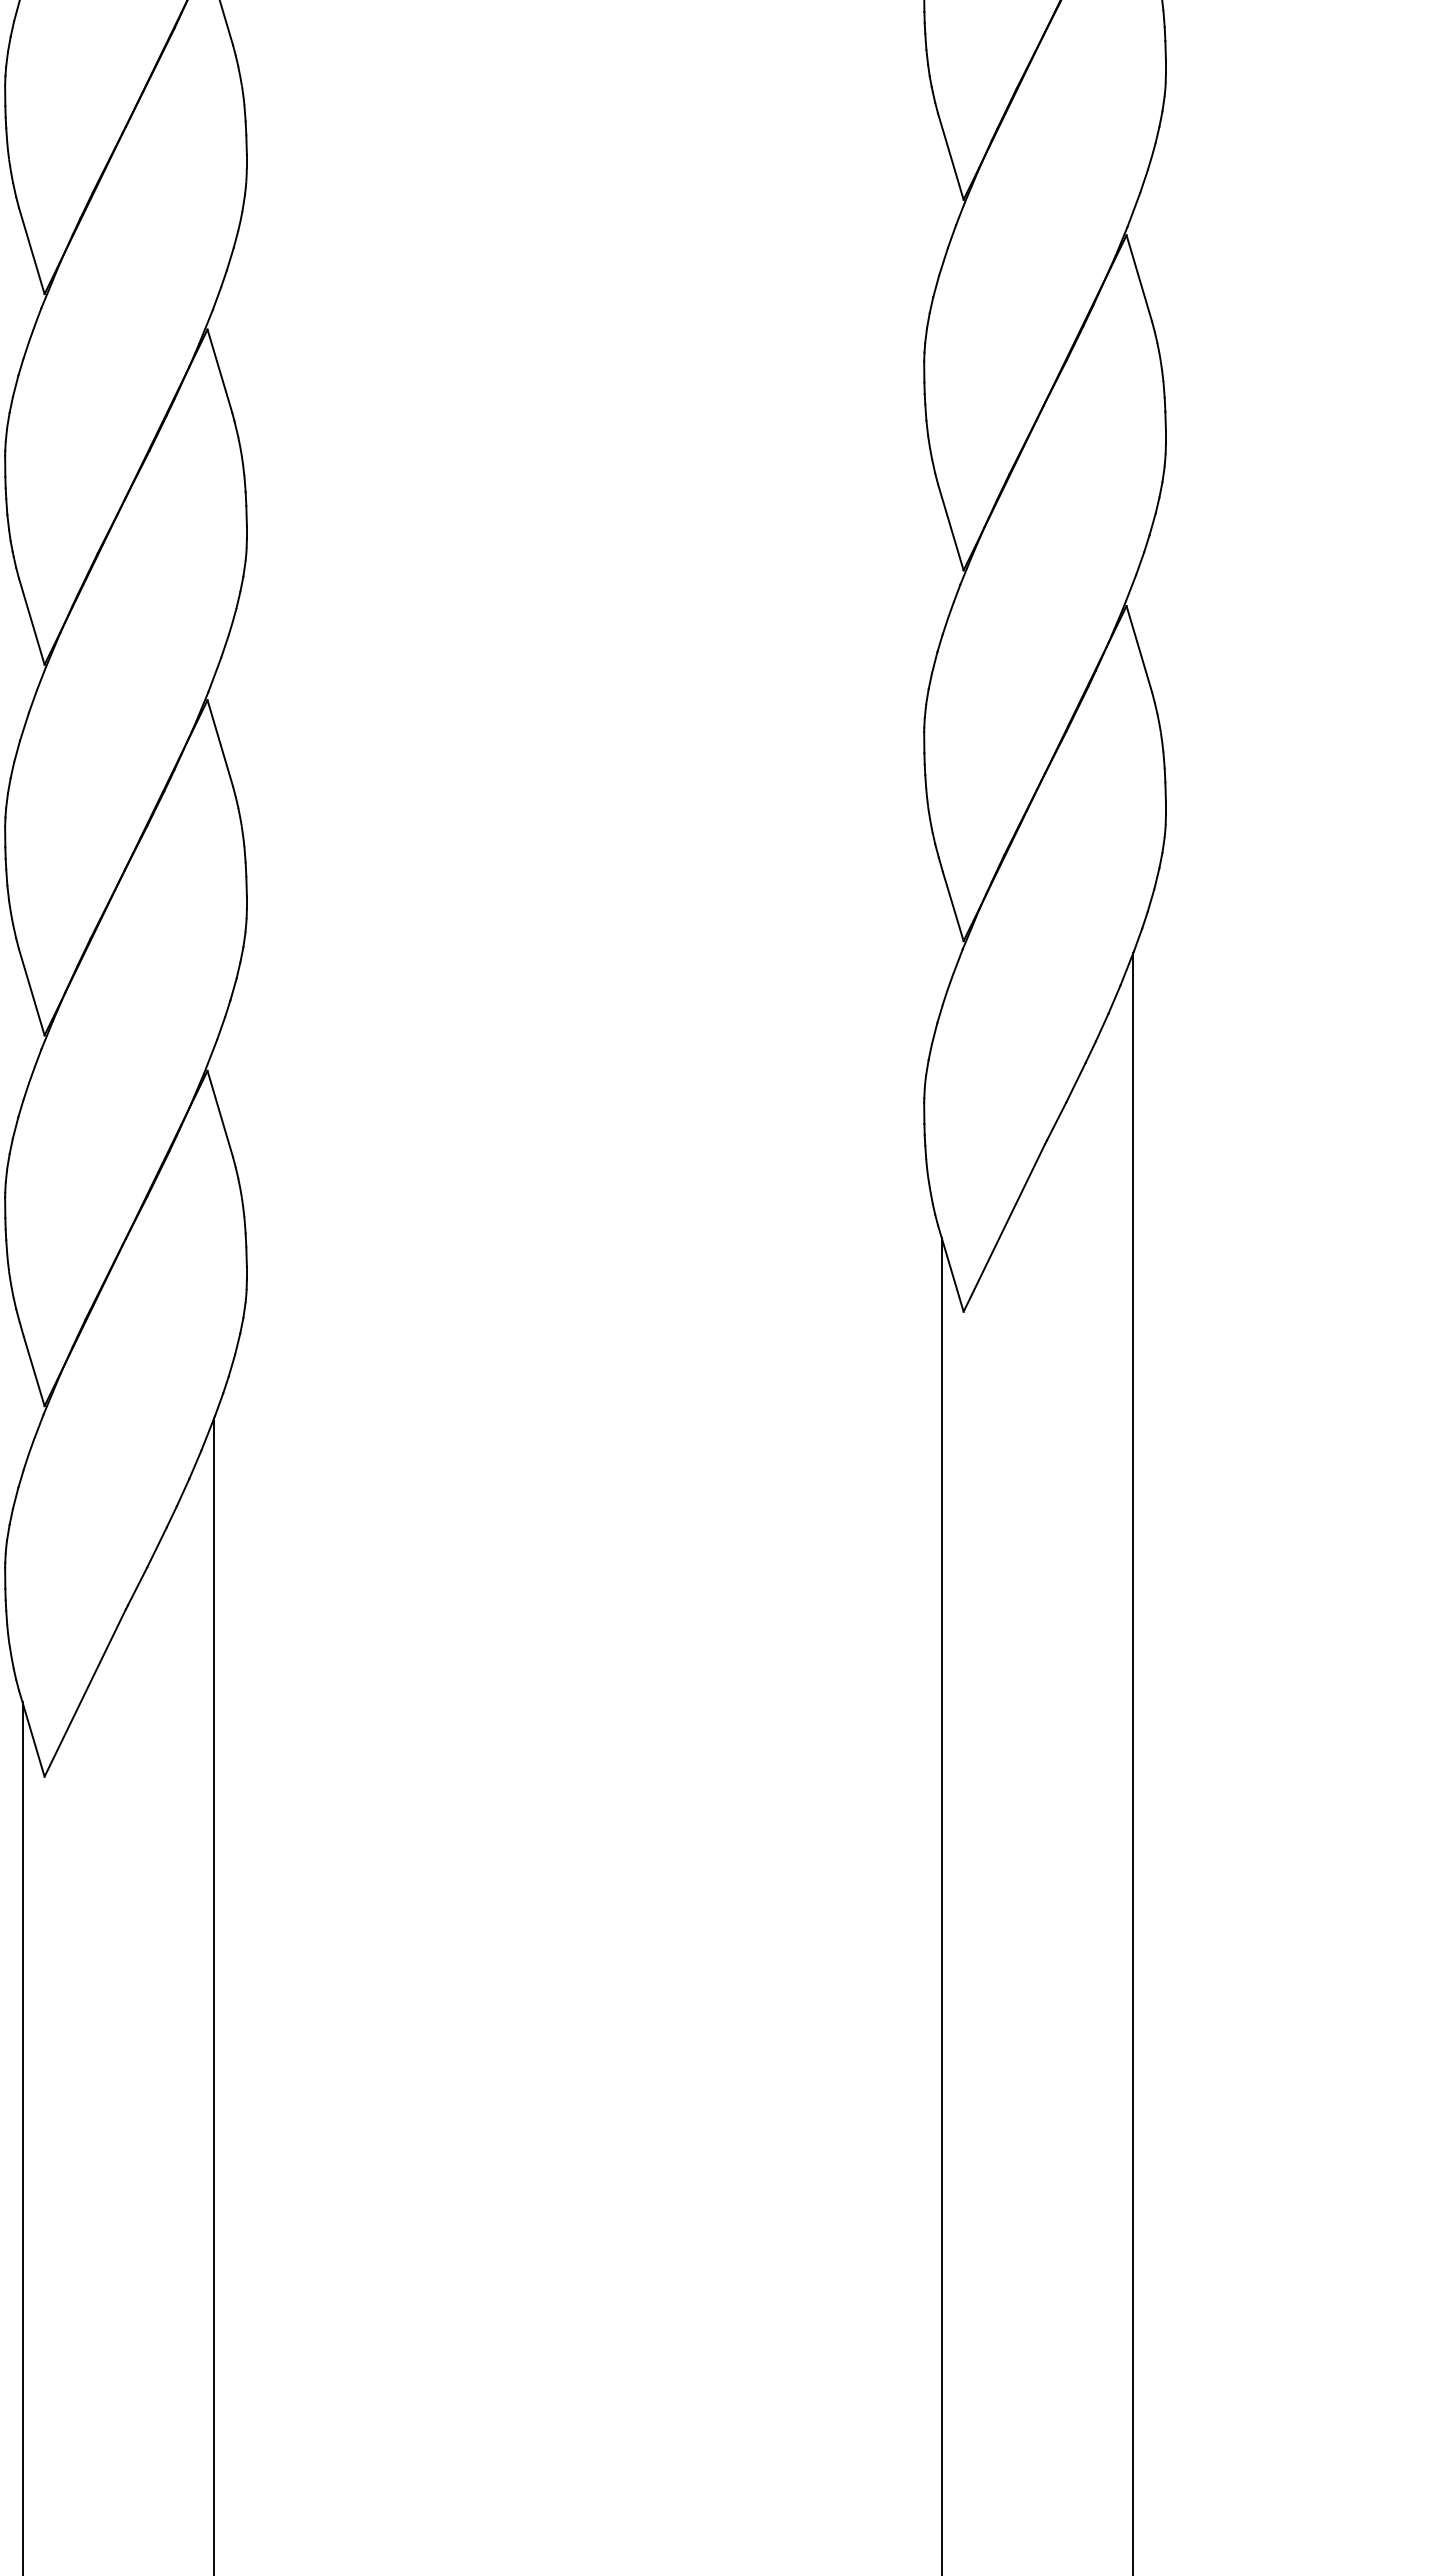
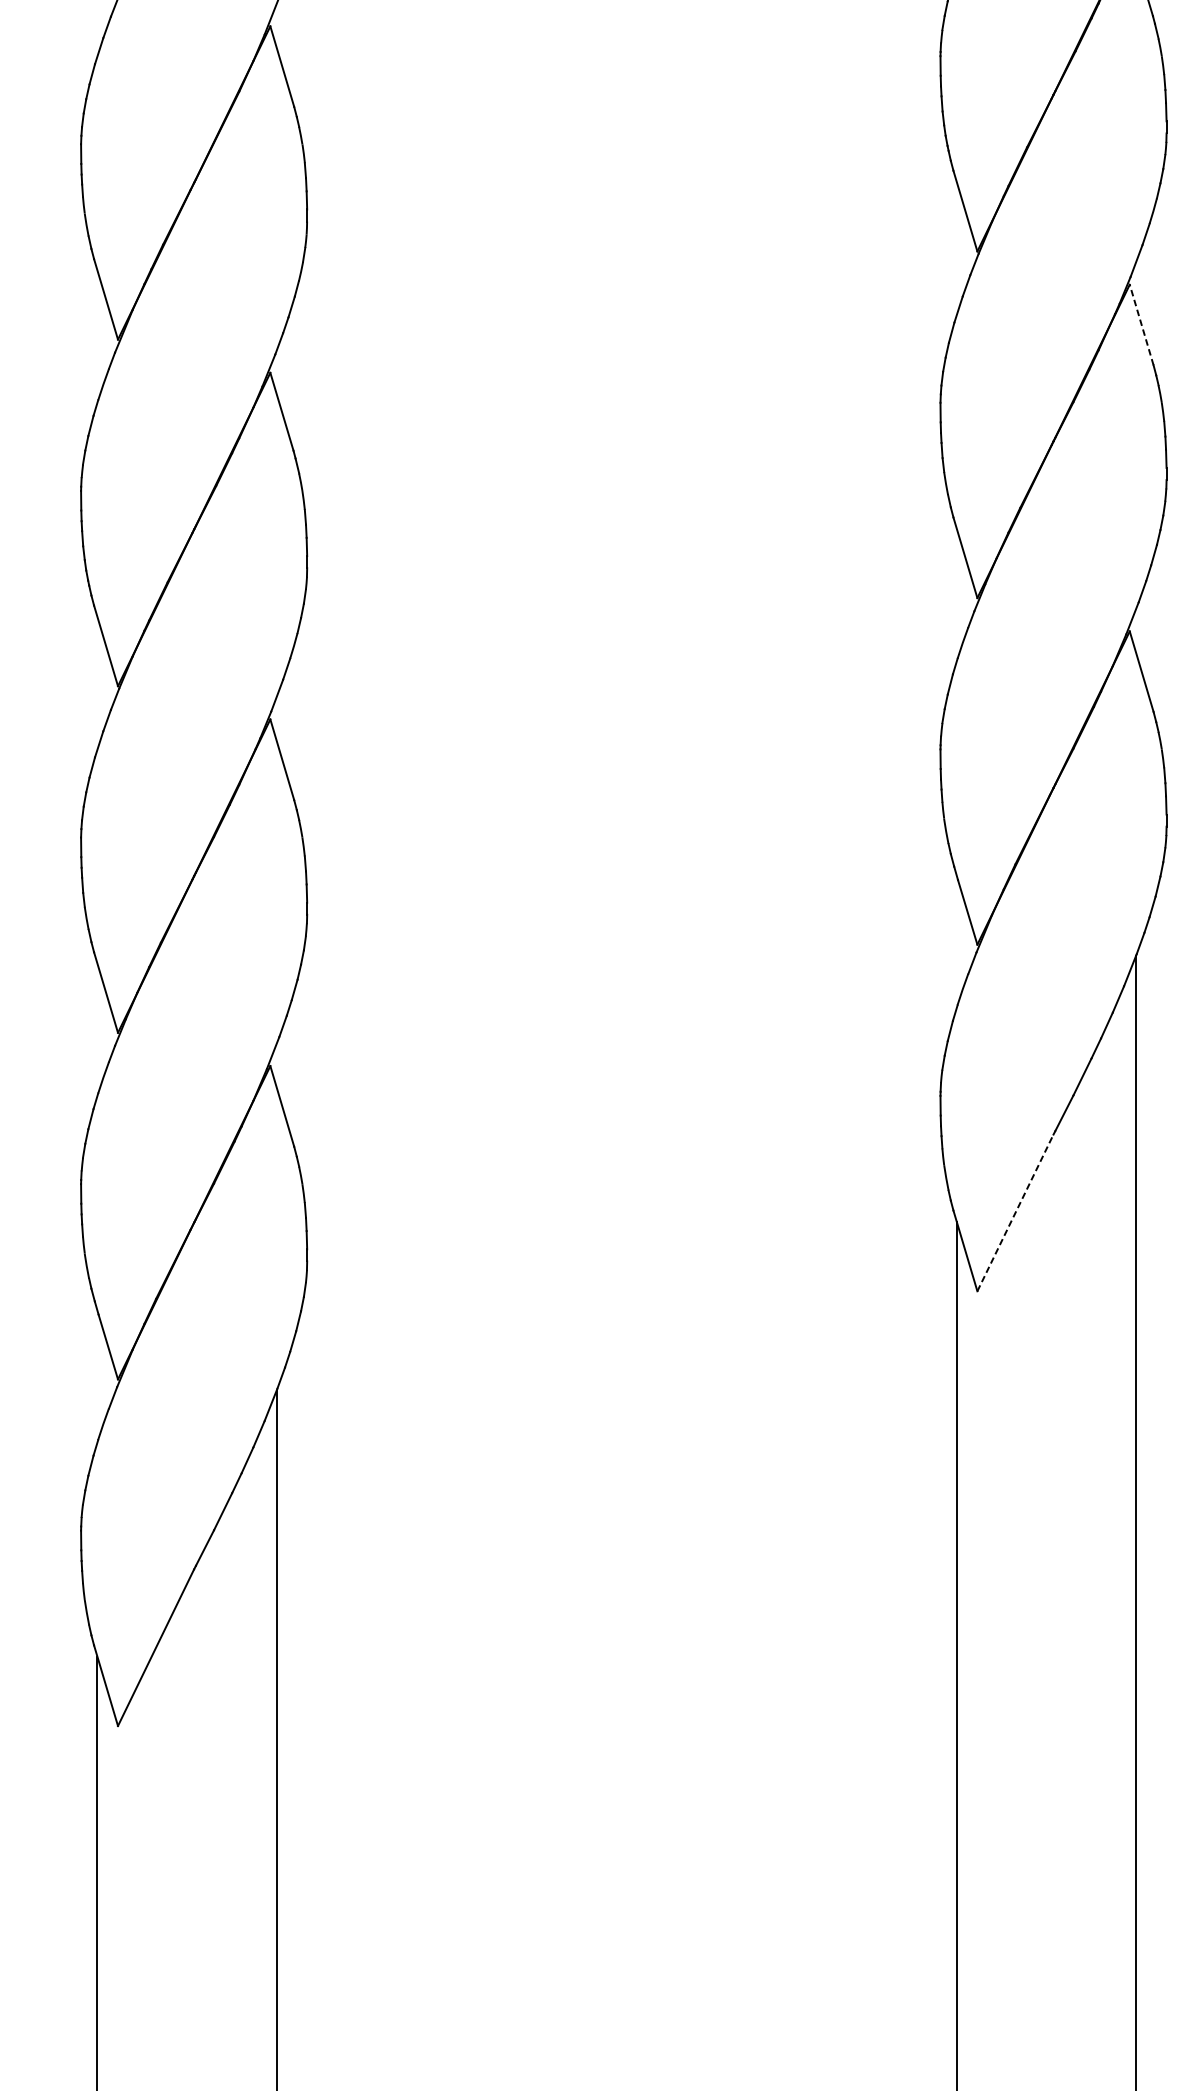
line: (1139, 278) -> (1141, 325), solid -> dashed
line: (1004, 1227) -> (1015, 1212), solid -> dashed

